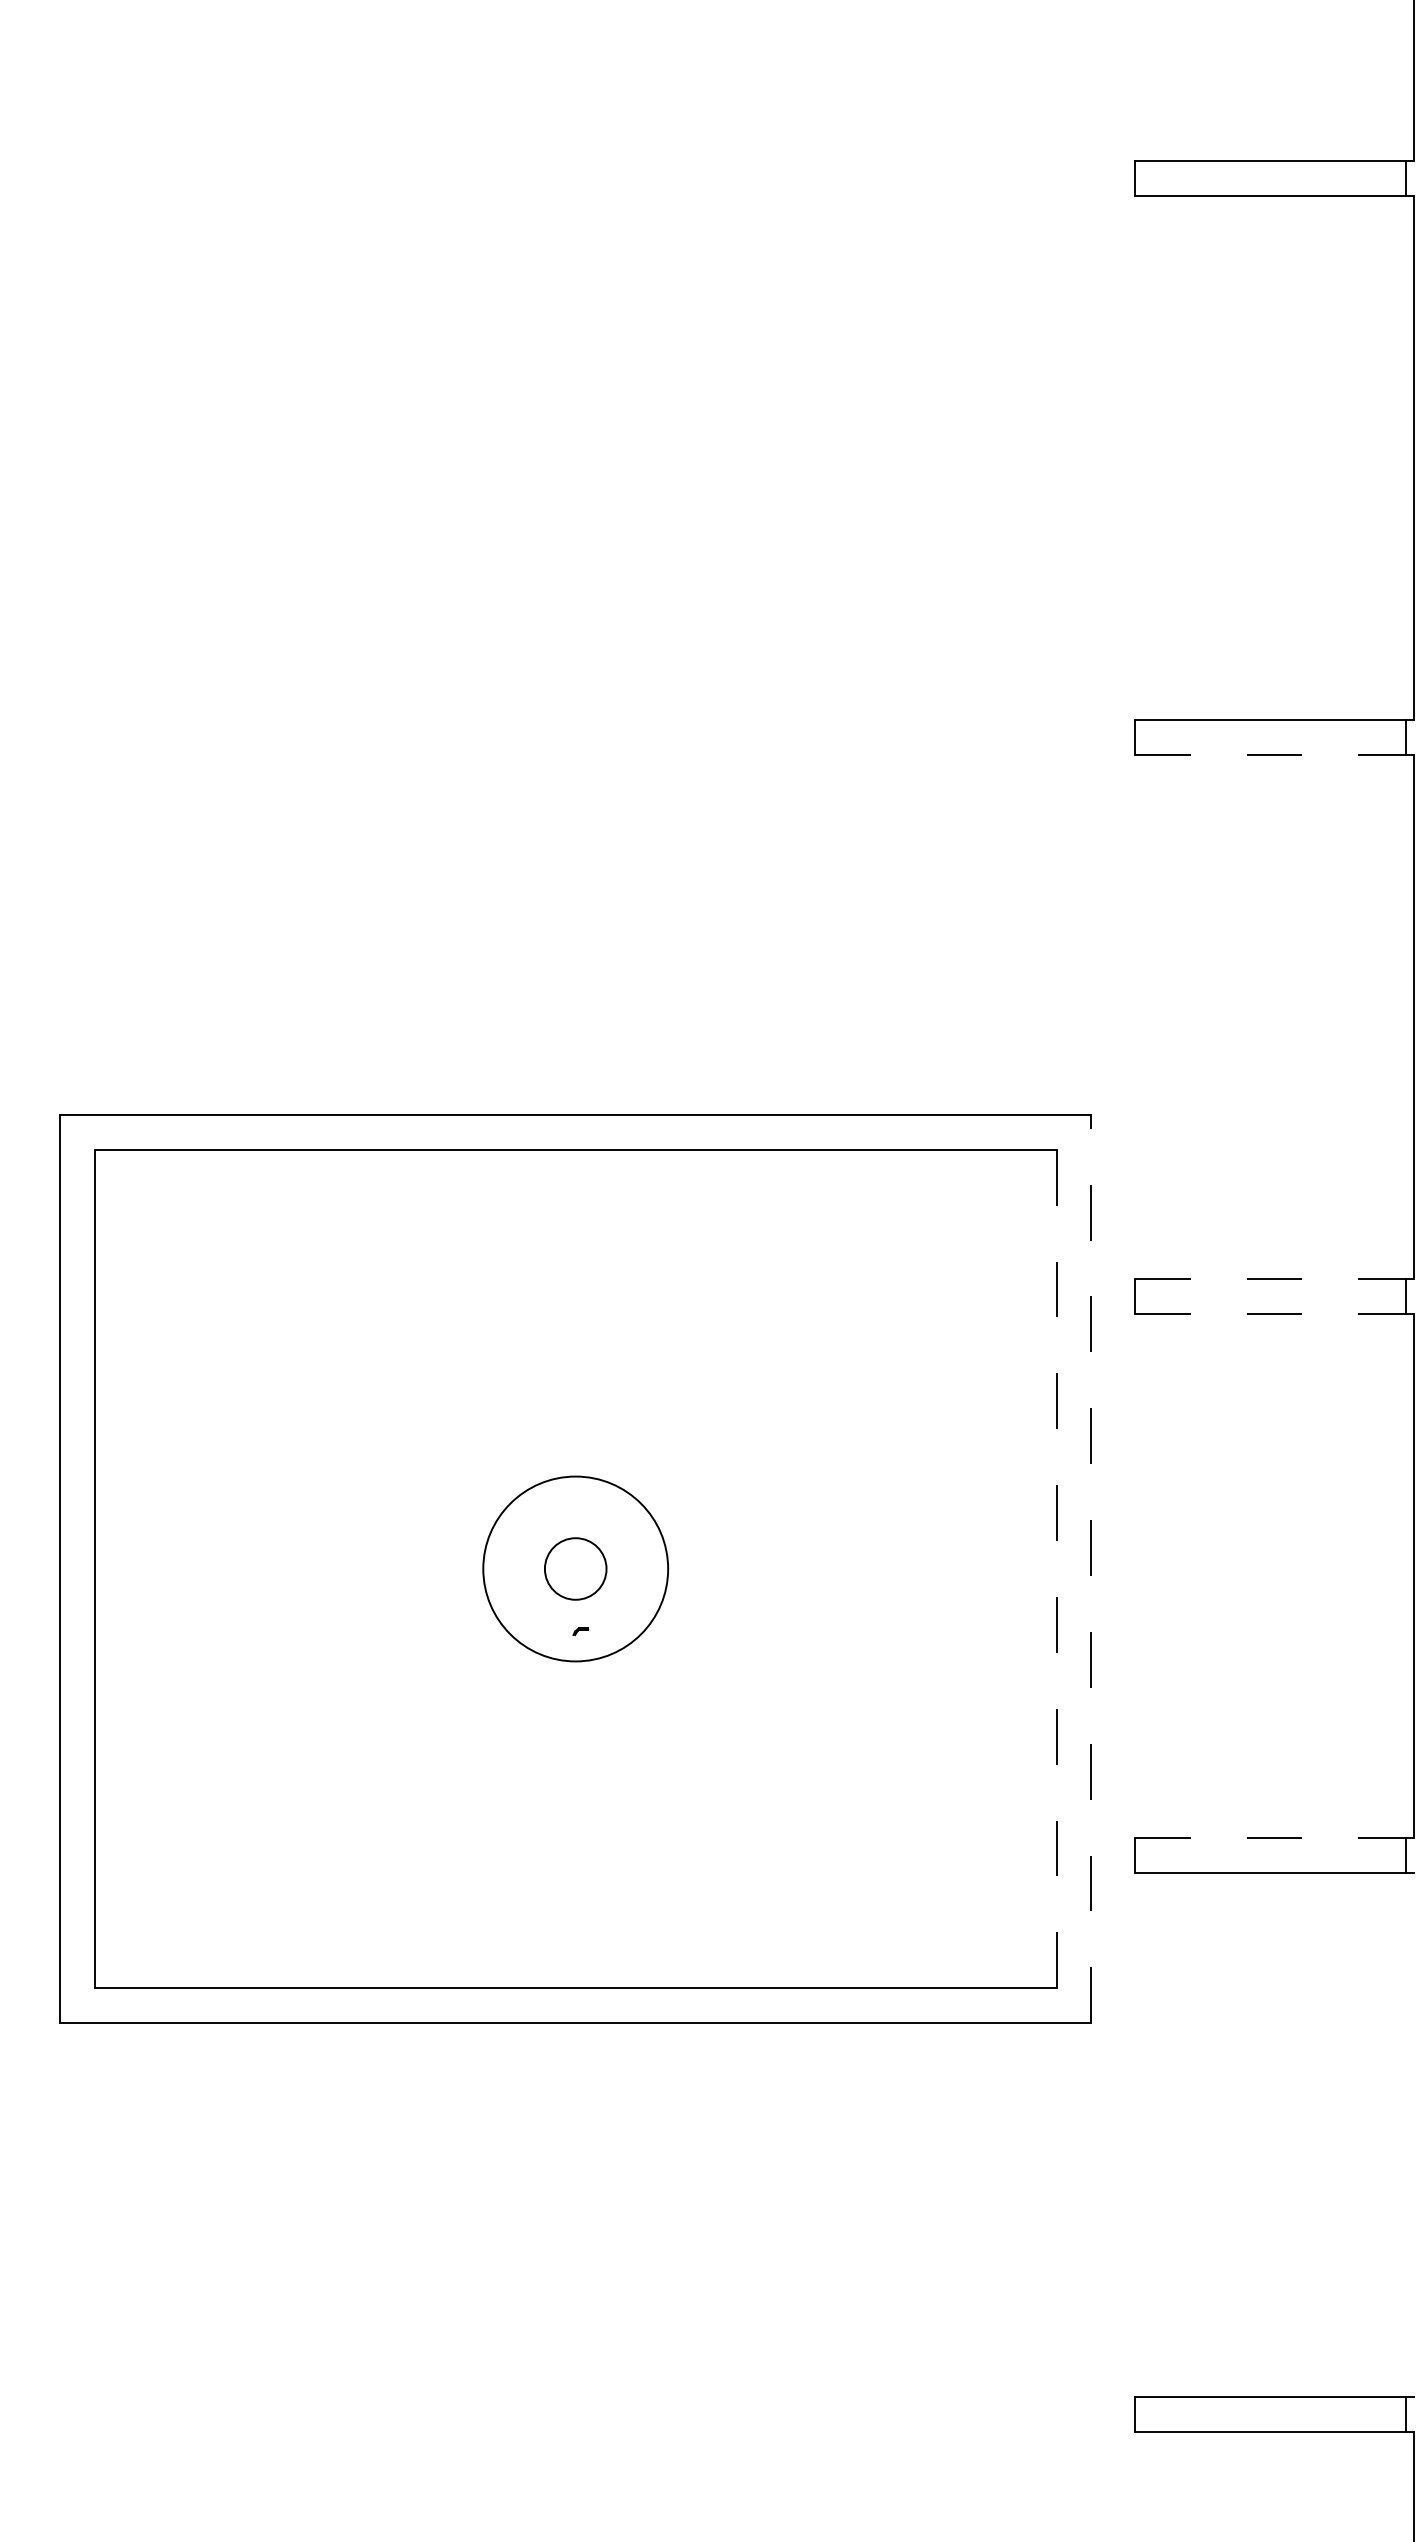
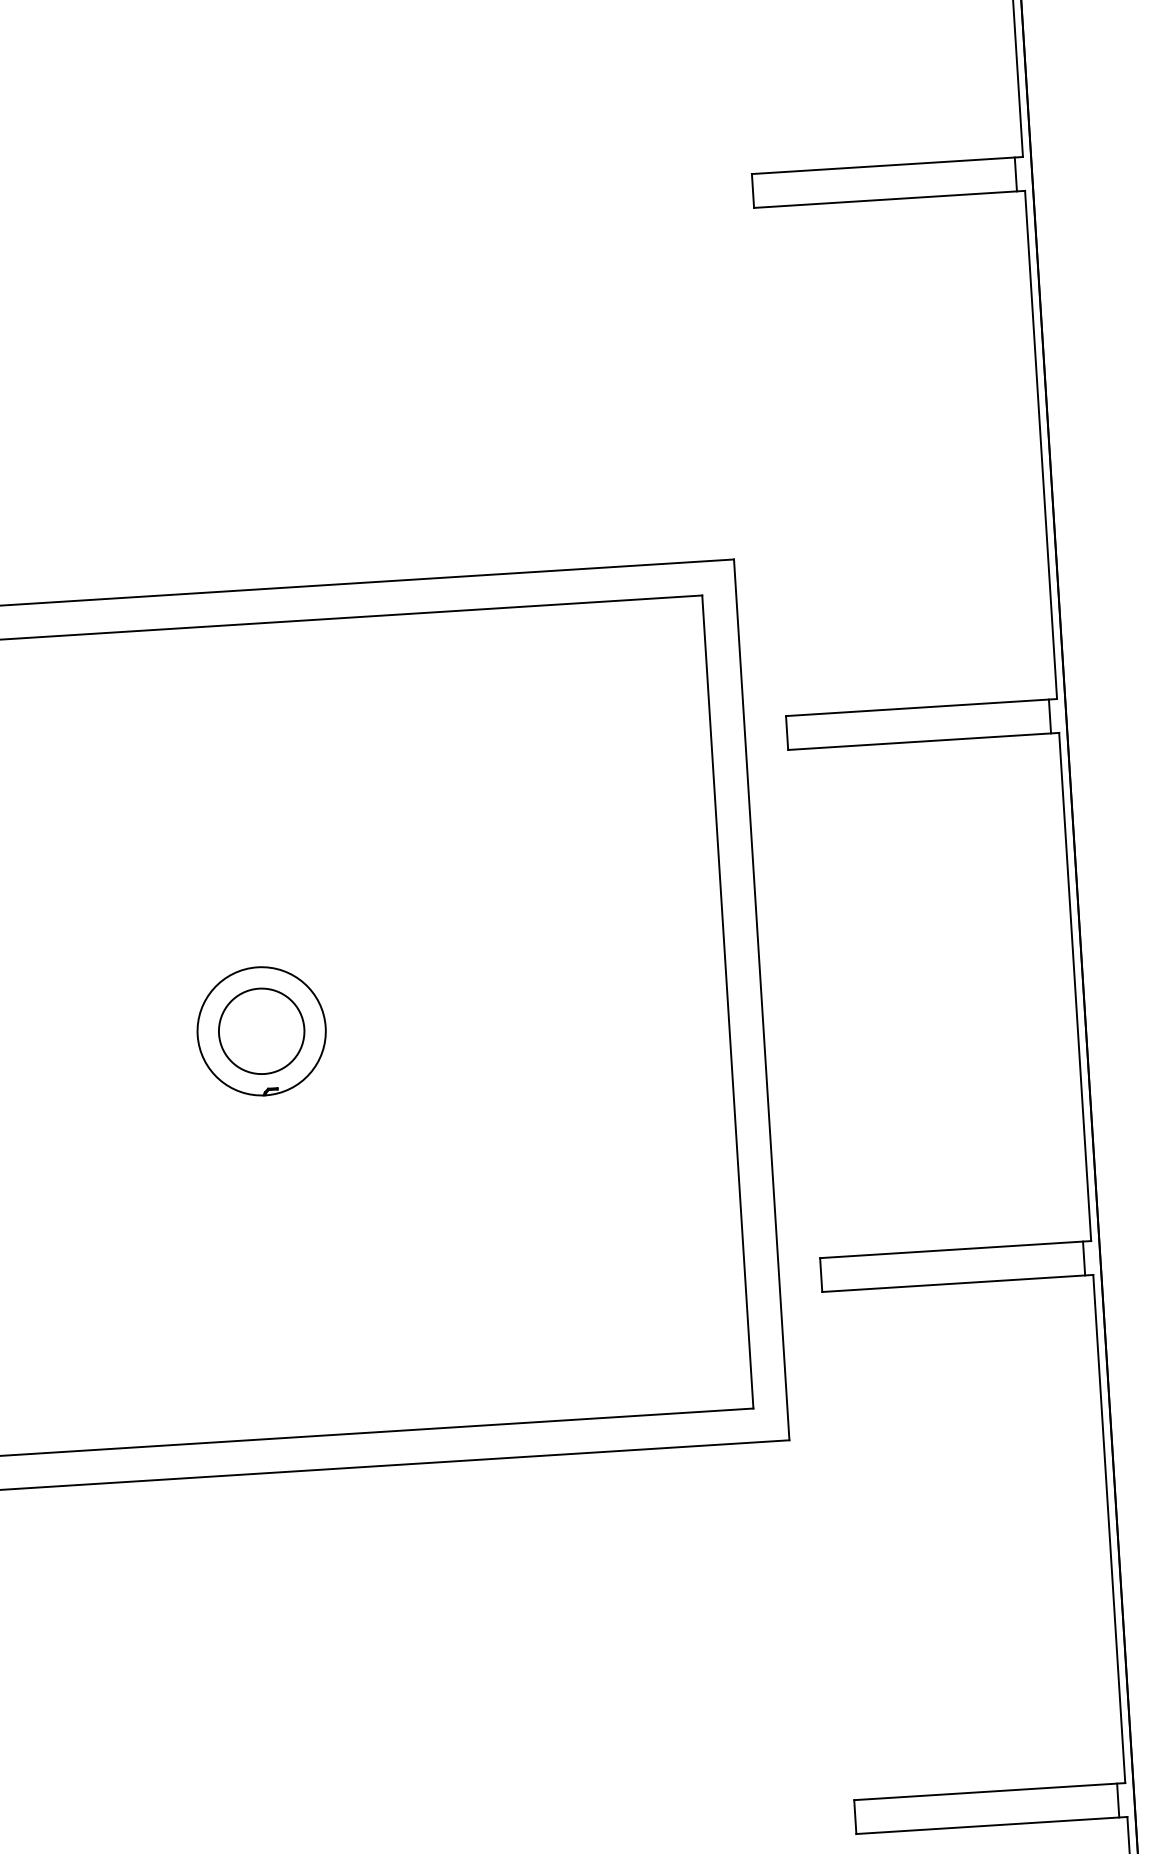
line: (1274, 754) -> (889, 198), dashed -> solid
line: (1274, 1279) -> (921, 708), dashed -> solid
line: (1274, 1313) -> (923, 740), dashed -> solid
circle: (575, 1568) -> (261, 1030), size x0.71
line: (1091, 1568) -> (761, 999), dashed -> solid
circle: (575, 1569) -> (261, 1031), size x1.43
line: (1056, 1569) -> (727, 1002), dashed -> solid
line: (1274, 1838) -> (955, 1250), dashed -> solid
line: (1414, 2135) -> (1109, 1529), added

